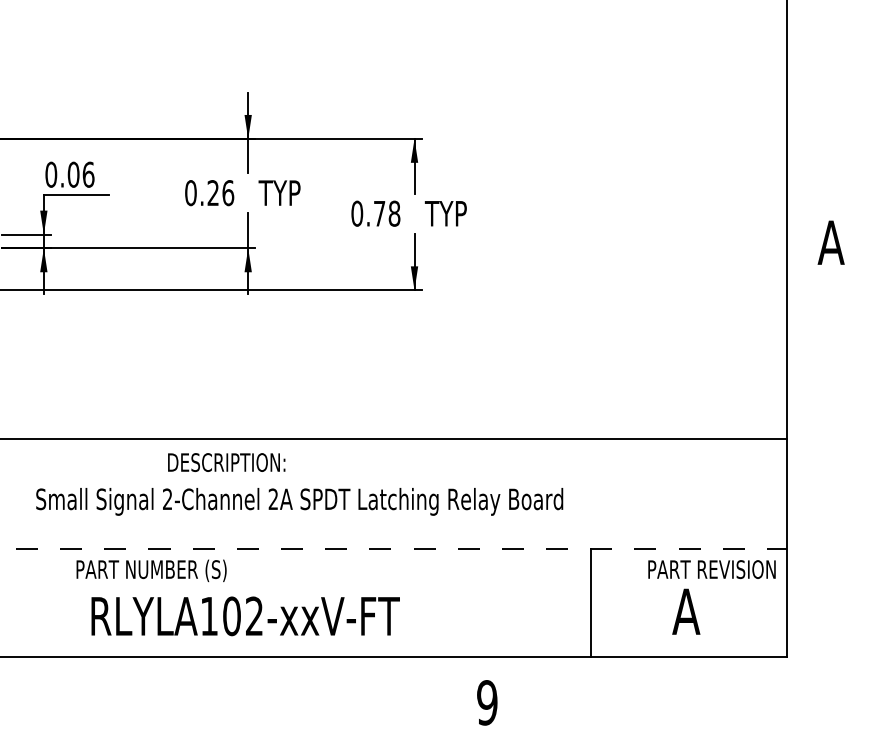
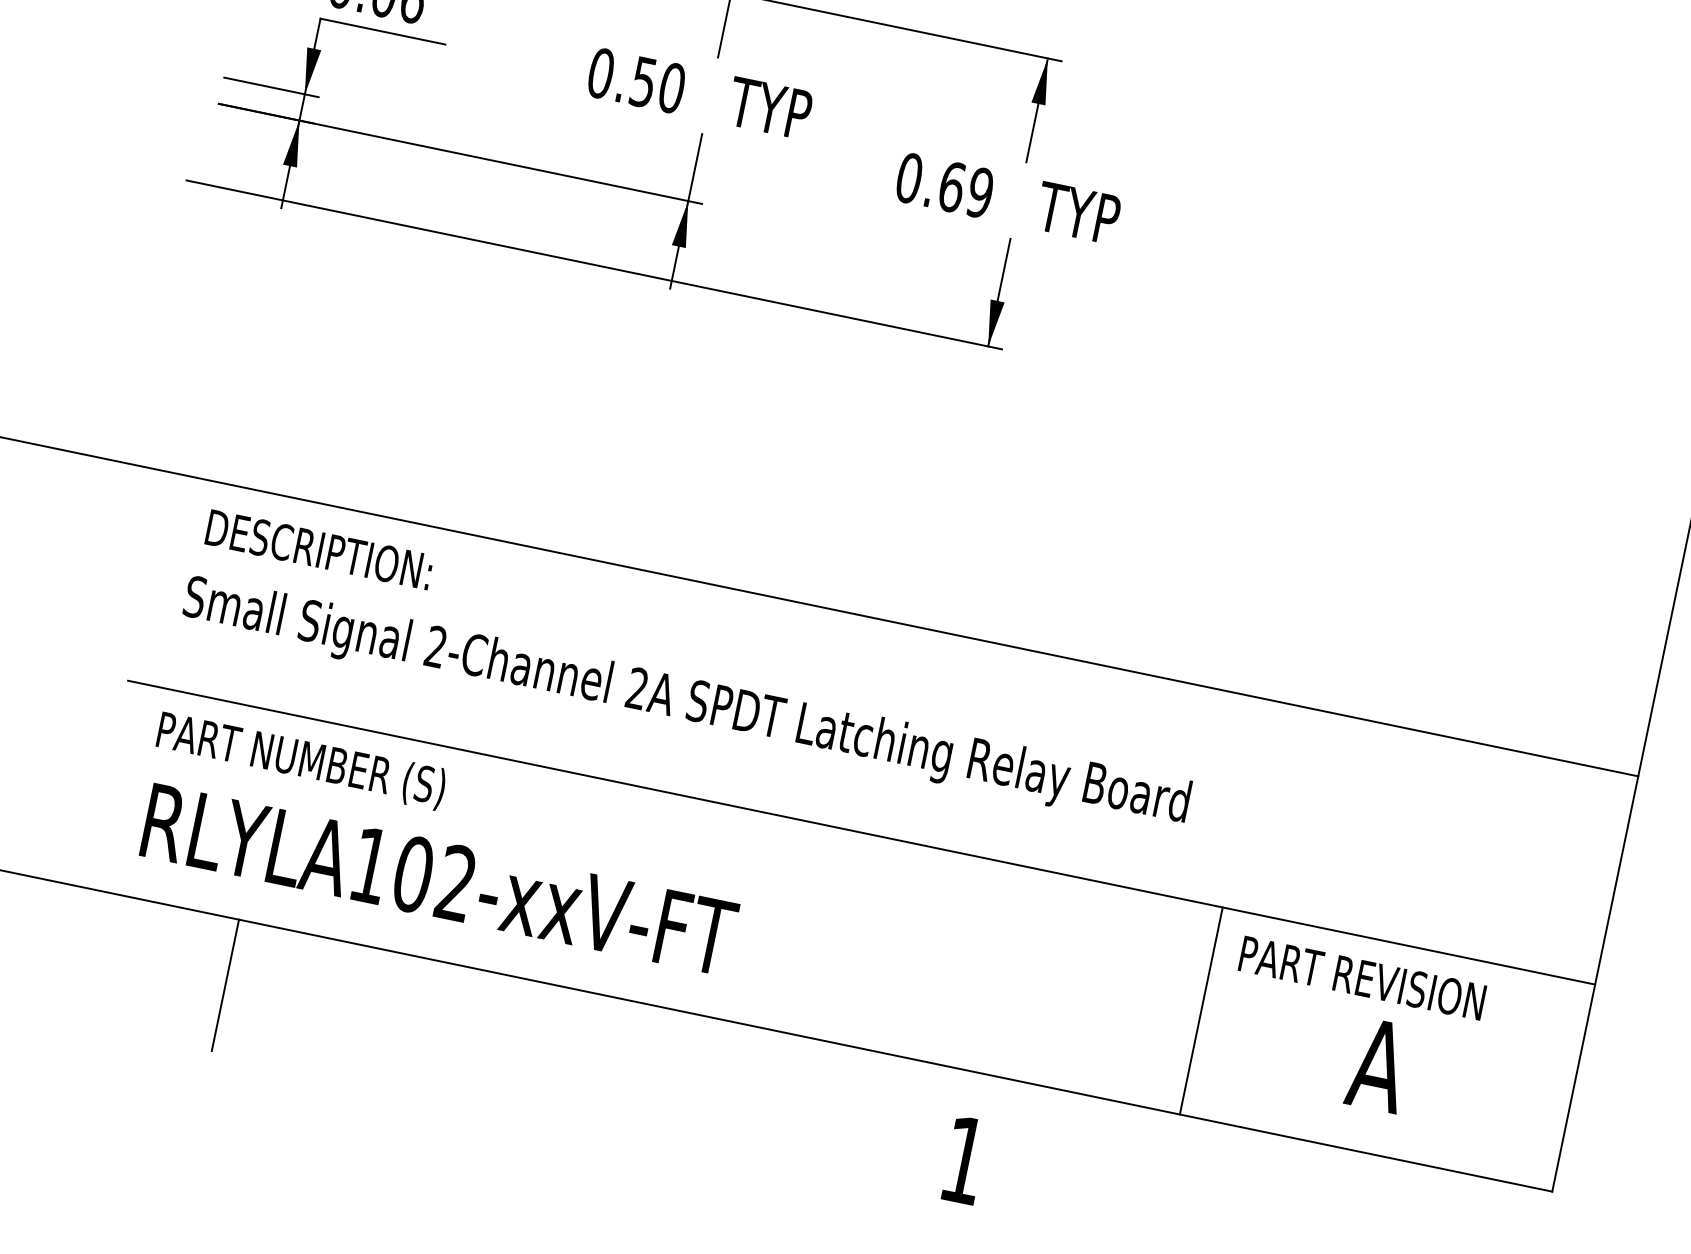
text: (220, 193) -> (657, 85), 0.26 -> 0.50
text: (386, 213) -> (965, 189), 0.78 -> 0.69
text: (226, 462) -> (319, 549), moved
line: (401, 548) -> (861, 832), dashed -> solid
text: (711, 569) -> (1361, 977), moved
text: (151, 570) -> (301, 760), moved
text: (245, 616) -> (439, 880), moved
line: (96, 691) -> (224, 984), added
text: (487, 702) -> (964, 1159), 9 -> 1

